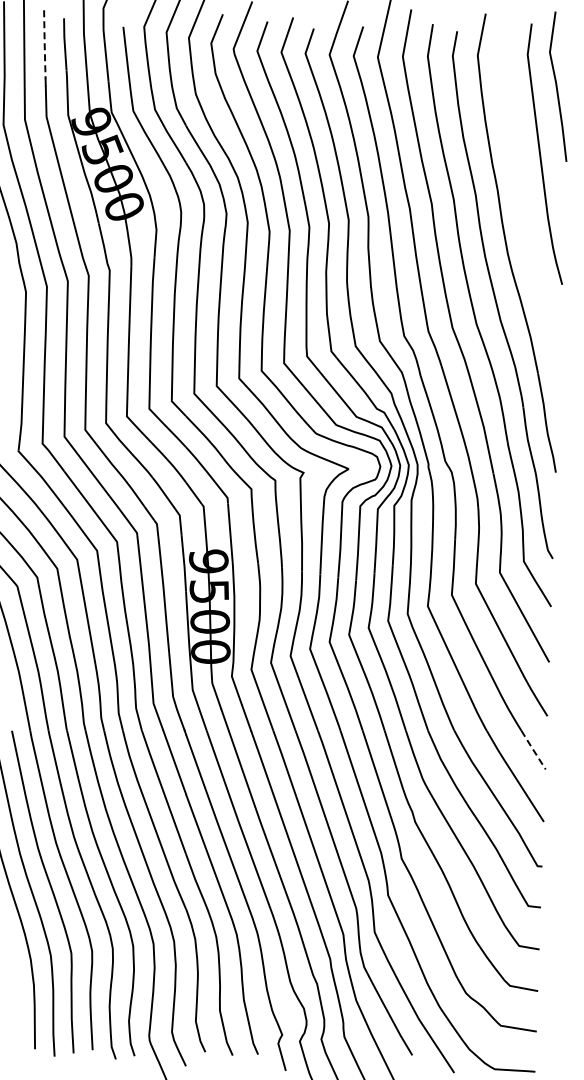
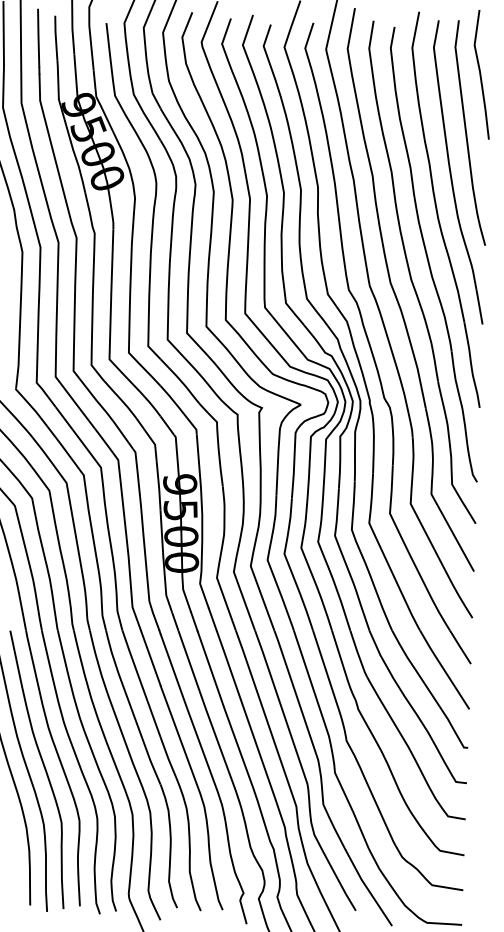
line: (44, 44) -> (38, 38), dashed -> solid
part: (523, 202) -> (451, 174), added
line: (533, 749) -> (460, 646), dashed -> solid

